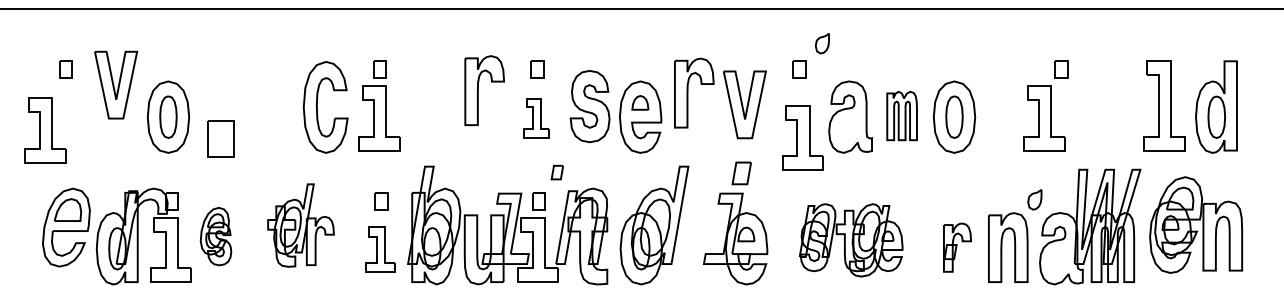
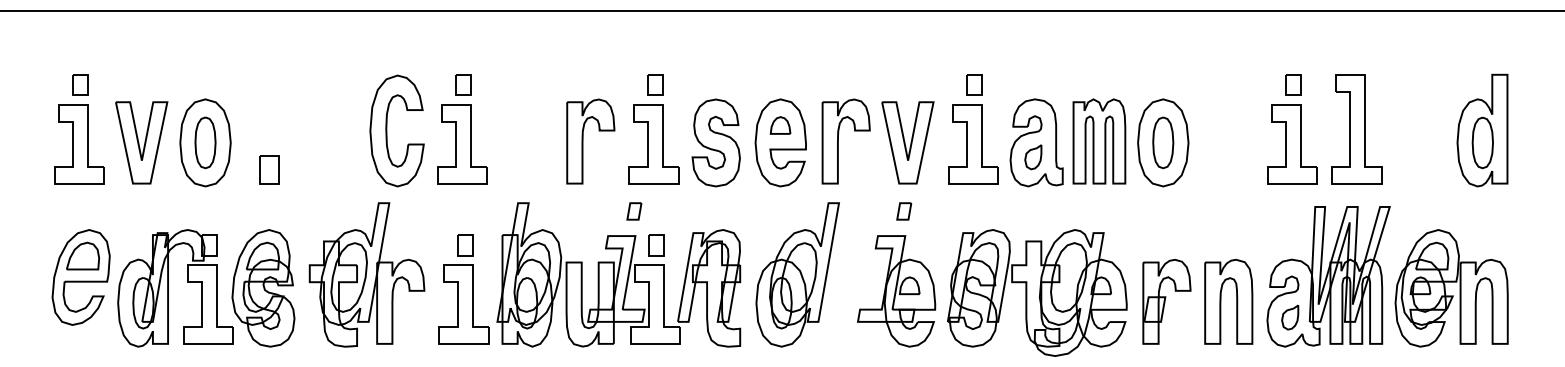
part: (822, 43) -> (1033, 157), moved
part: (115, 84) -> (141, 142), moved
part: (478, 90) -> (583, 141), moved
part: (687, 93) -> (838, 141), moved
part: (744, 104) -> (907, 142), moved
part: (589, 106) -> (715, 142), moved
part: (1163, 106) -> (1356, 129), moved
part: (902, 116) -> (1099, 141), size x1.43
part: (536, 118) -> (653, 144), size x1.67
part: (1044, 118) -> (1292, 144), moved
part: (45, 130) -> (79, 144), moved
part: (802, 138) -> (973, 144), moved
part: (220, 139) -> (269, 169), size x0.62
part: (557, 172) -> (634, 211), moved
part: (742, 173) -> (904, 211), size x0.62
part: (1035, 199) -> (1290, 317), moved
part: (300, 225) -> (366, 274), size x1.43
part: (1195, 225) -> (1451, 288), moved
part: (216, 236) -> (263, 288), size x1.67
part: (851, 239) -> (1037, 292), size x1.43
part: (957, 247) -> (1166, 301), size x1.43
part: (380, 249) -> (463, 304), size x1.43

